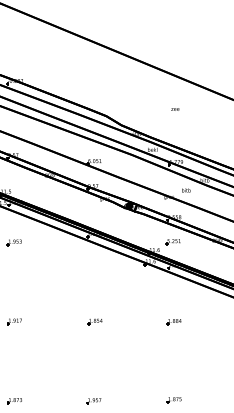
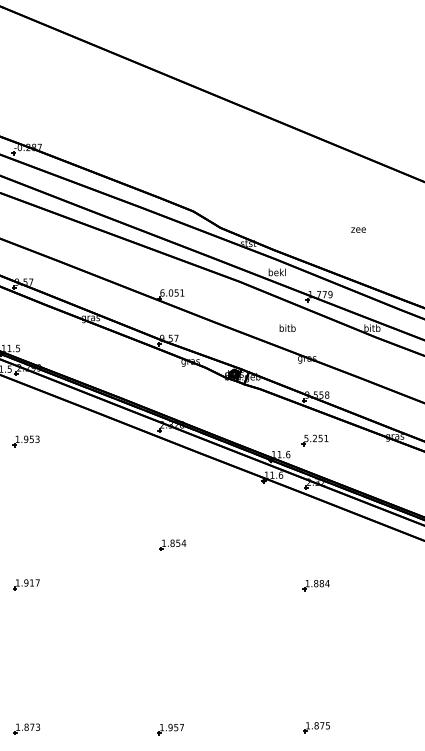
text: (175, 109) -> (358, 230), moved
text: (186, 190) -> (287, 328), moved
part: (94, 321) -> (171, 544), moved

